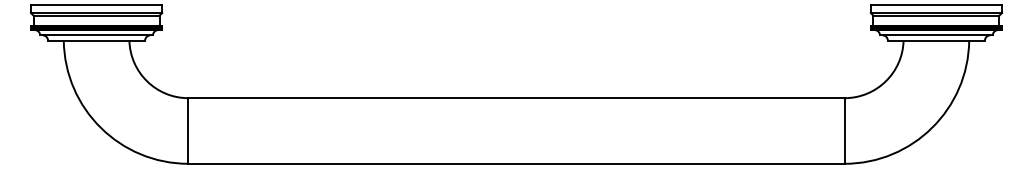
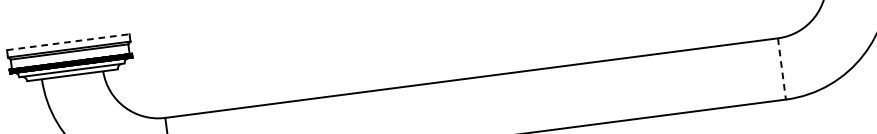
line: (96, 5) -> (68, 42), solid -> dashed
line: (844, 131) -> (781, 69), solid -> dashed

